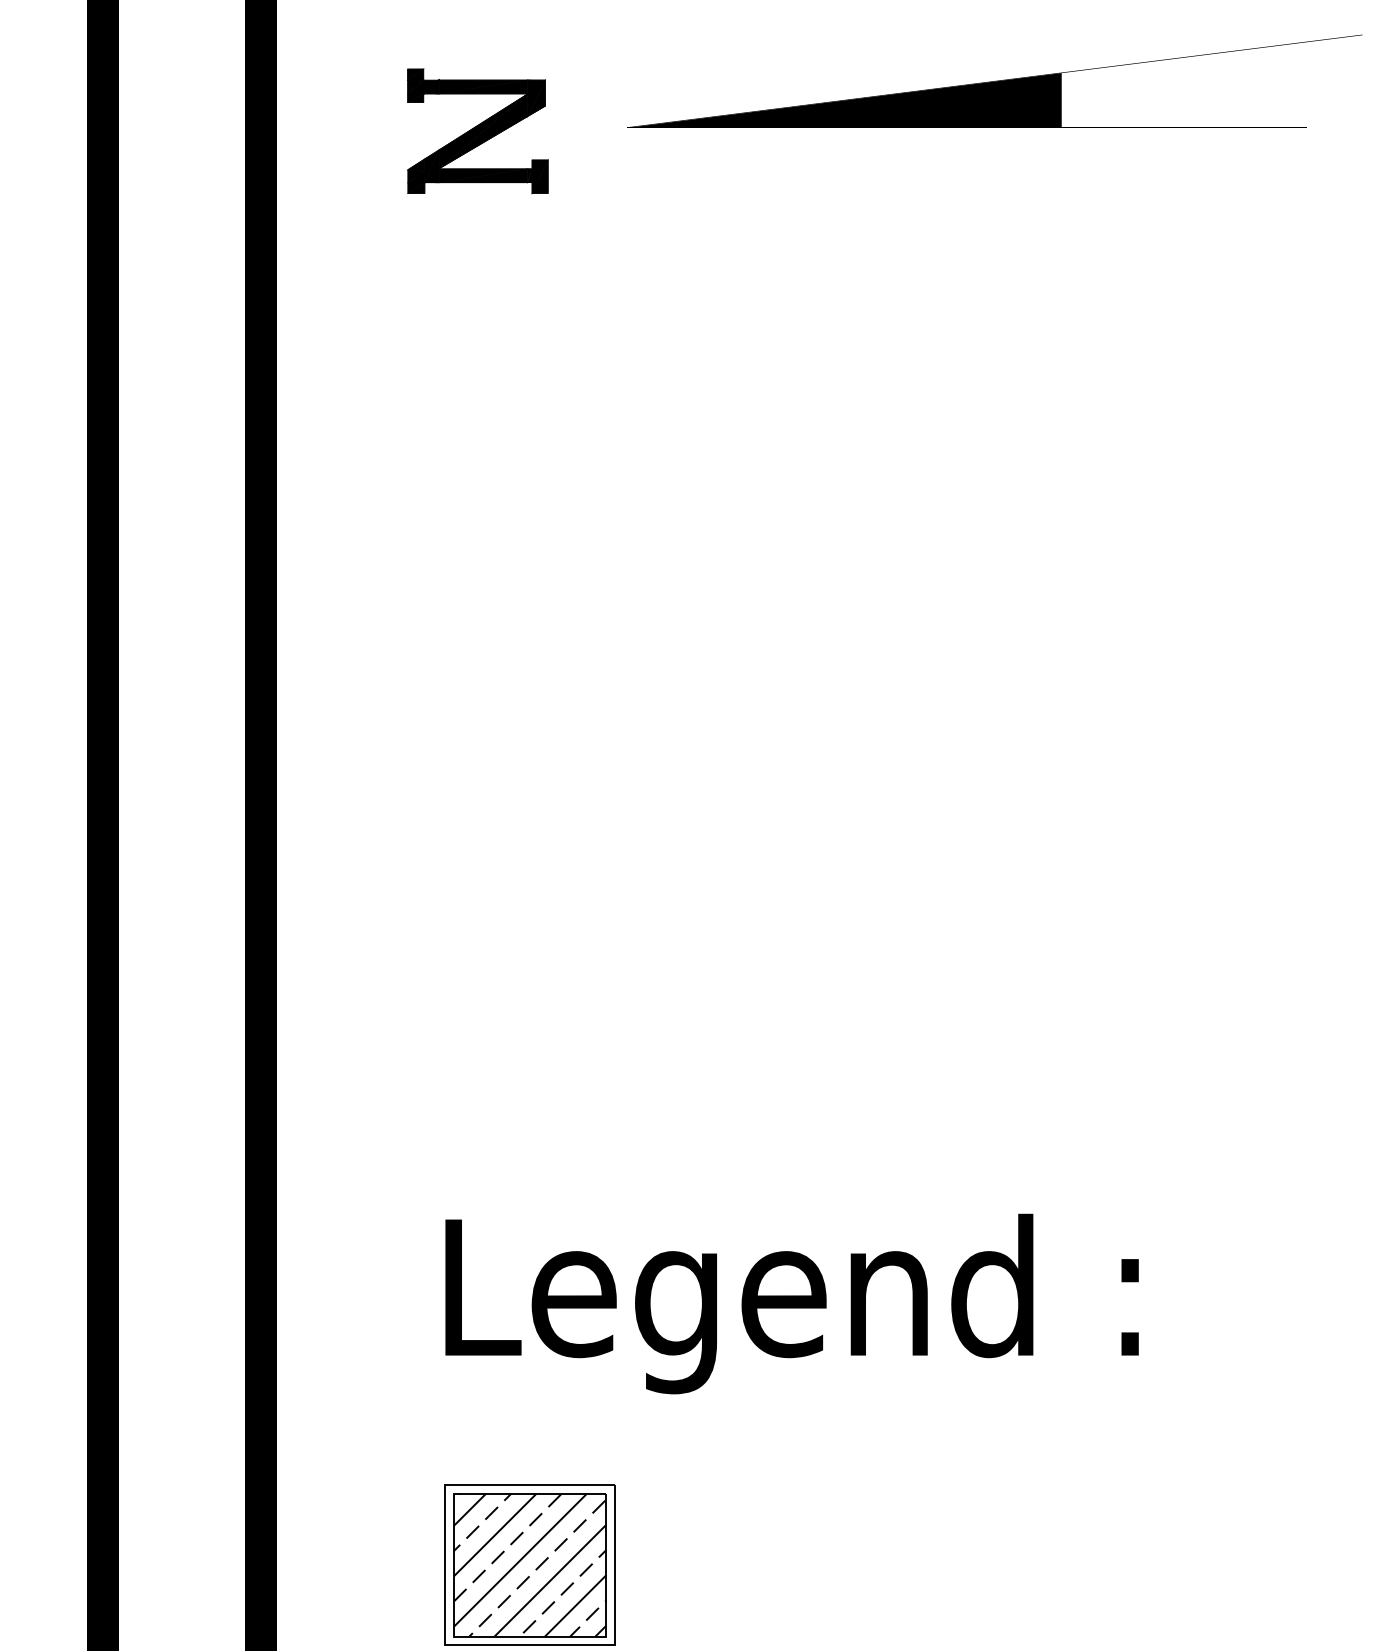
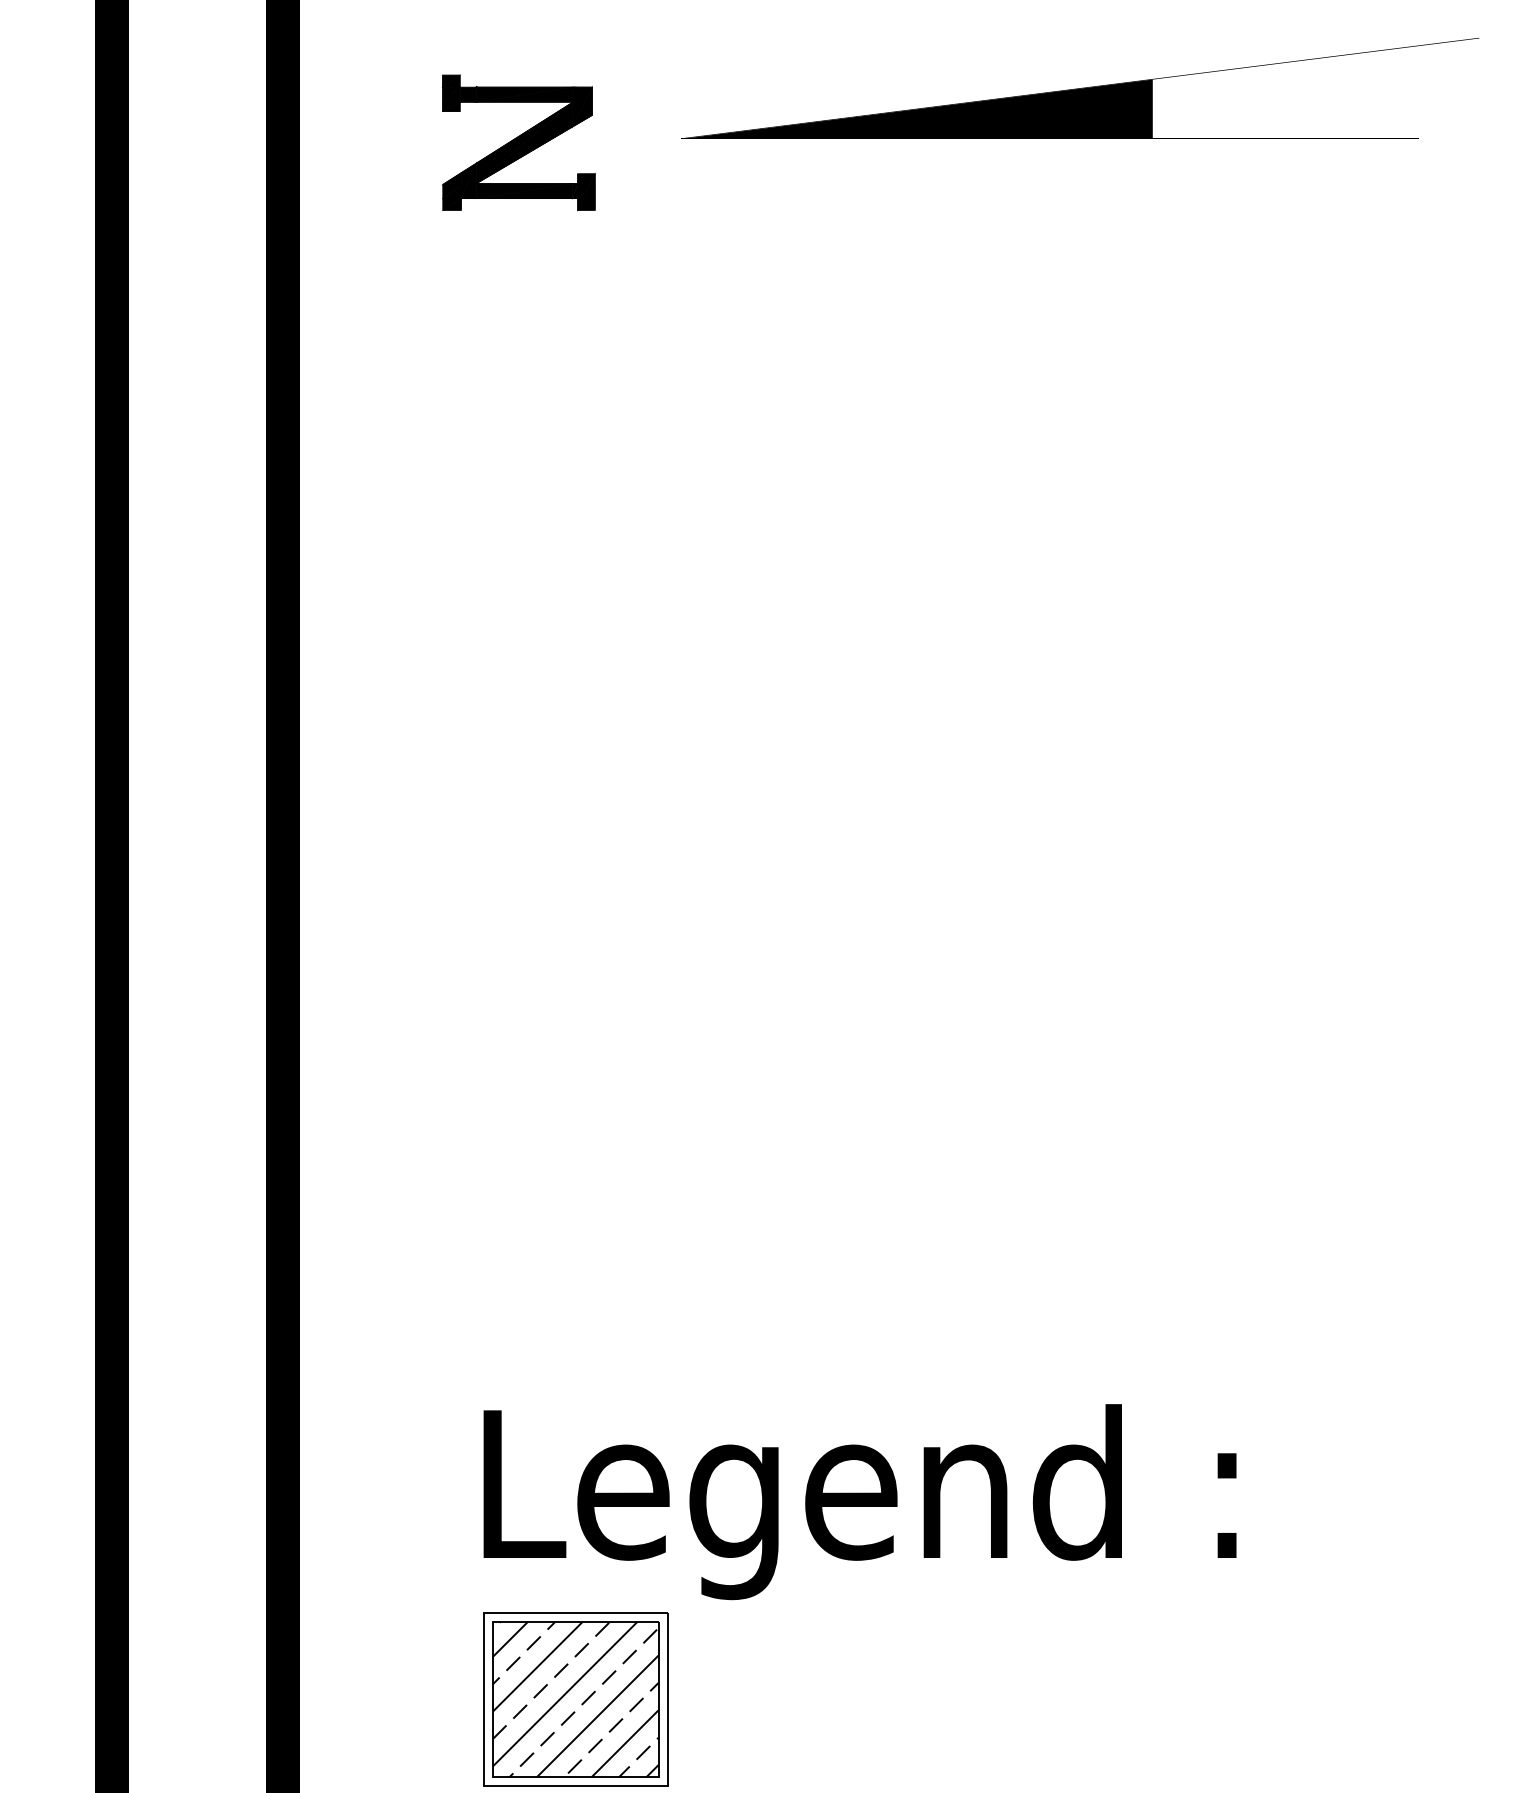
text: (791, 1304) -> (859, 1502), moved

